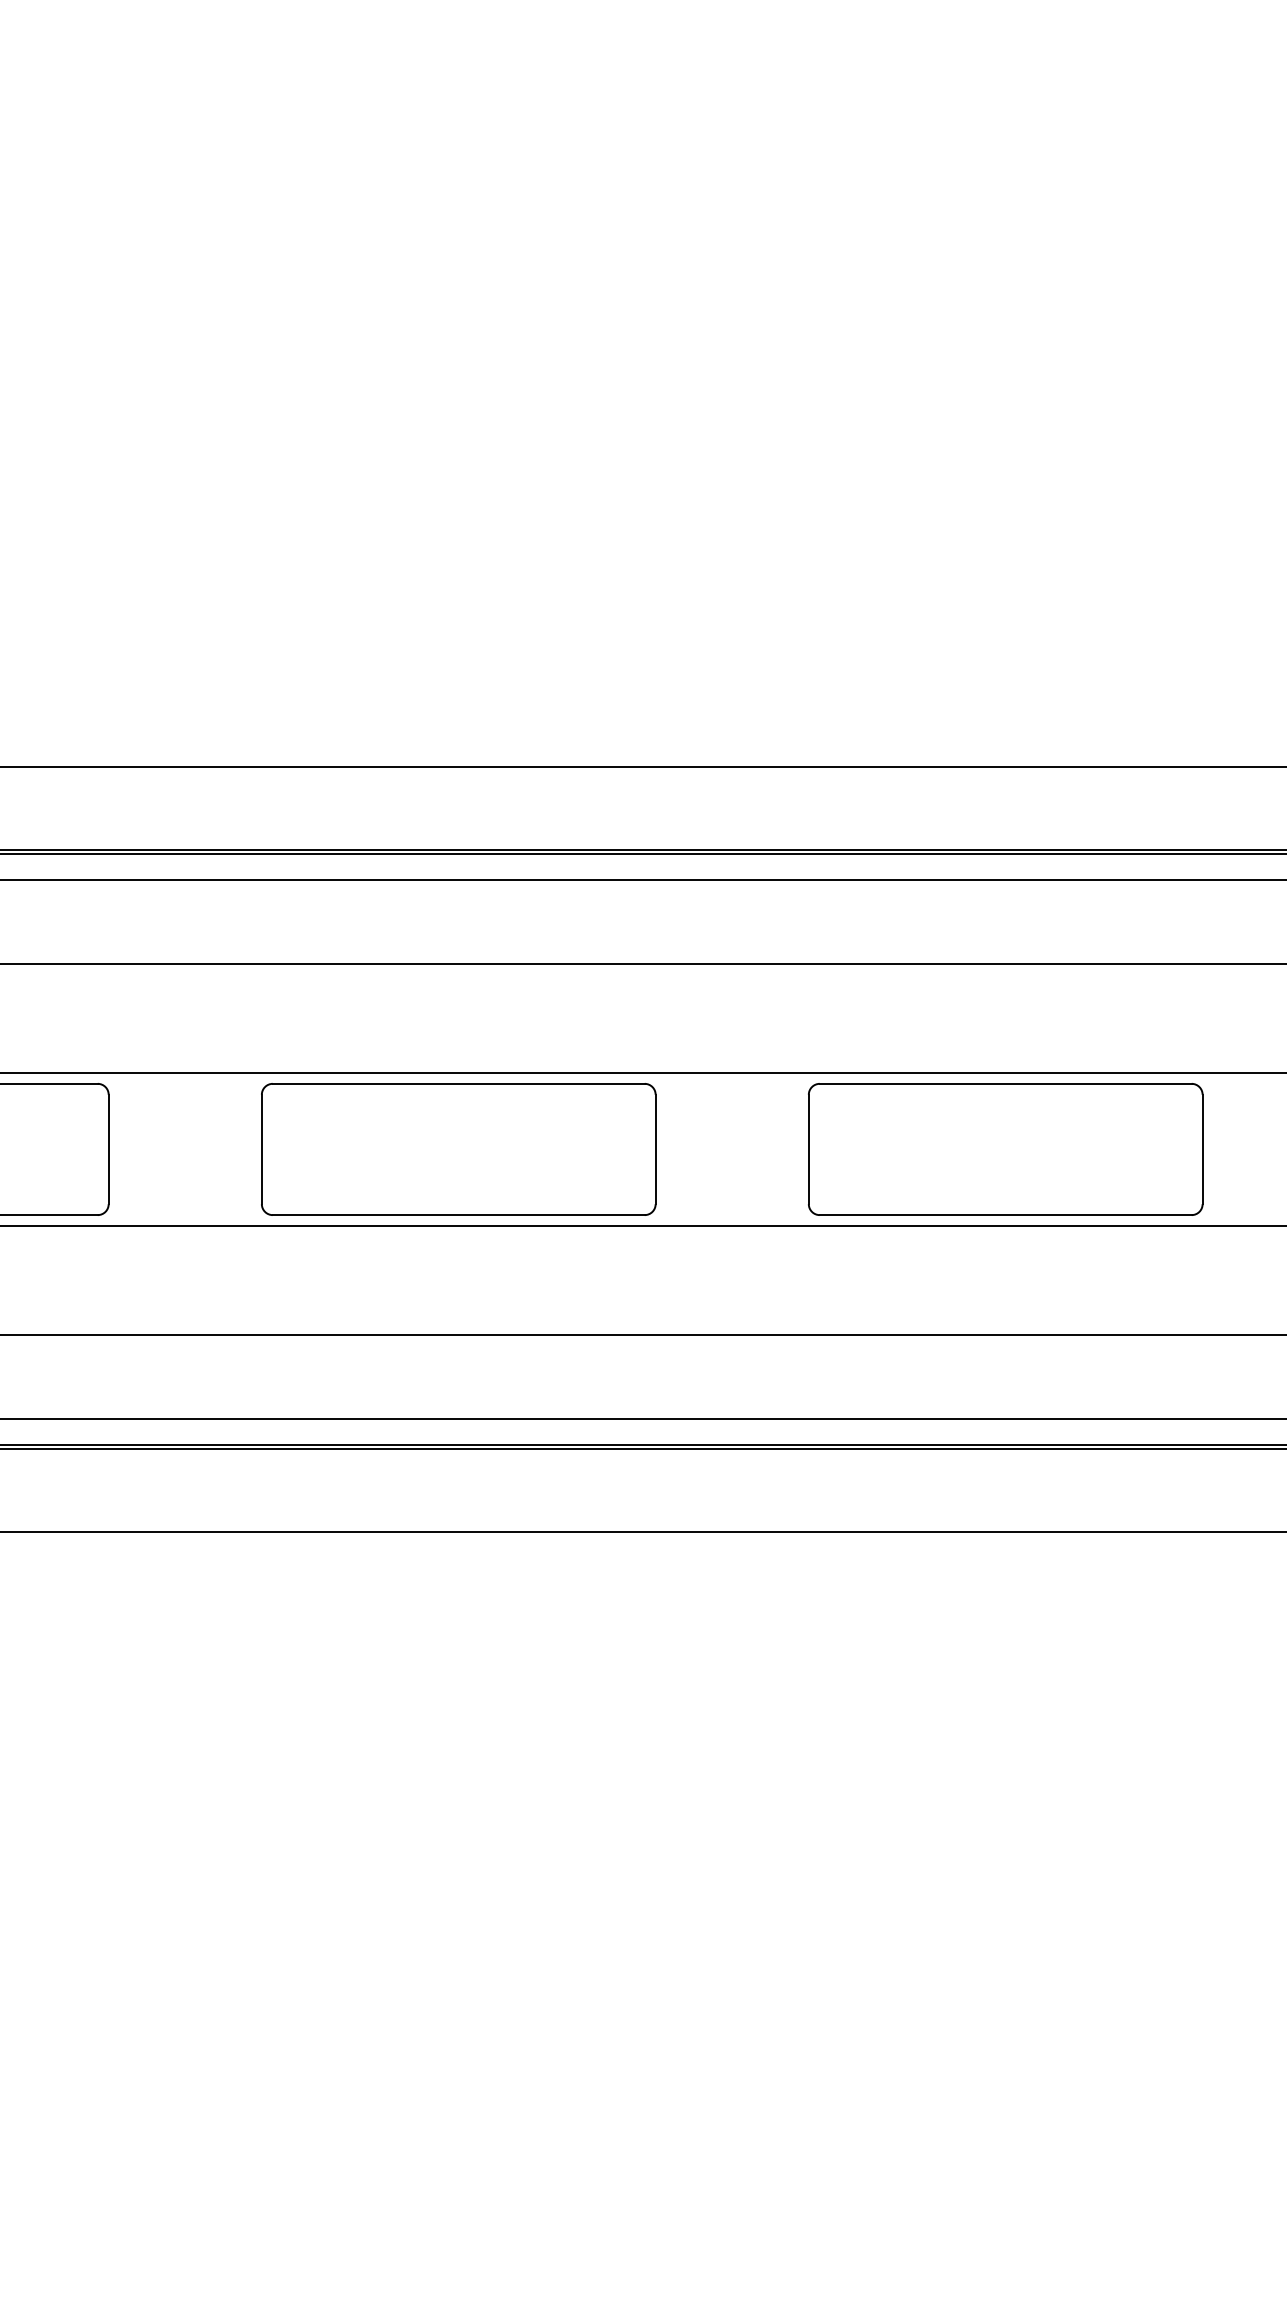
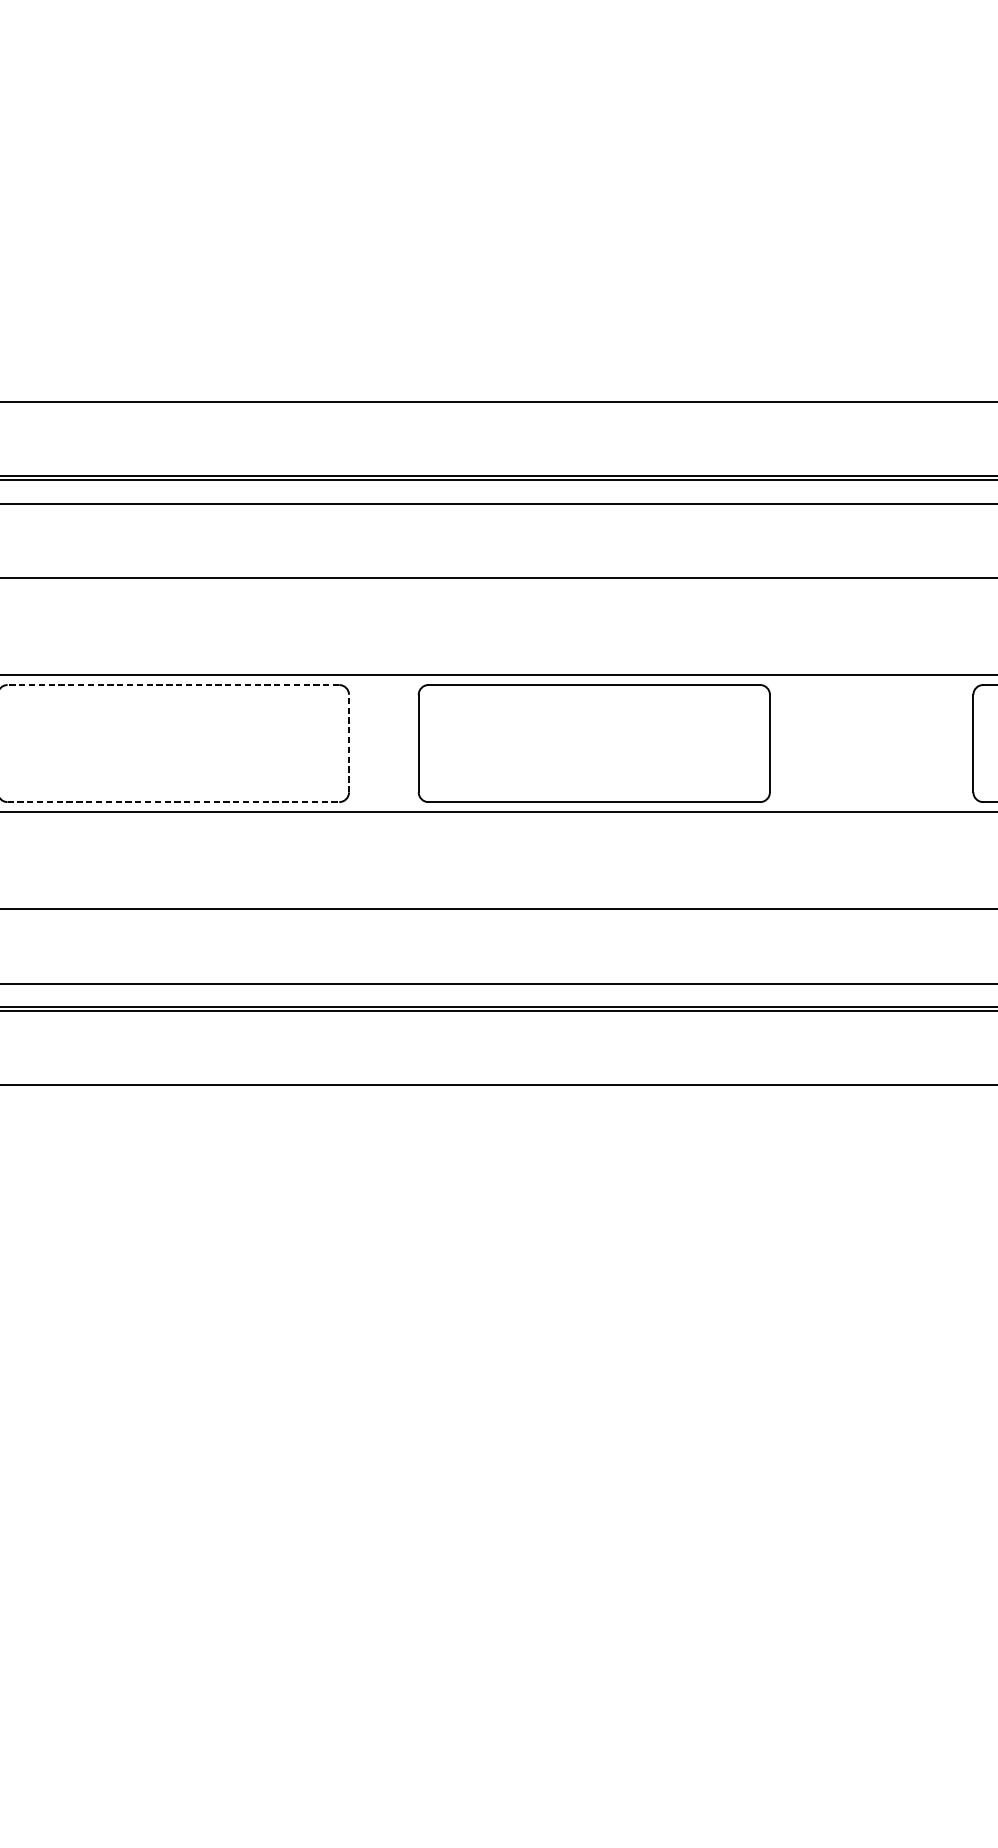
line: (458, 1083) -> (173, 684), solid -> dashed
line: (655, 1149) -> (348, 743), solid -> dashed
part: (1005, 1149) -> (594, 743), moved
line: (458, 1215) -> (173, 802), solid -> dashed

